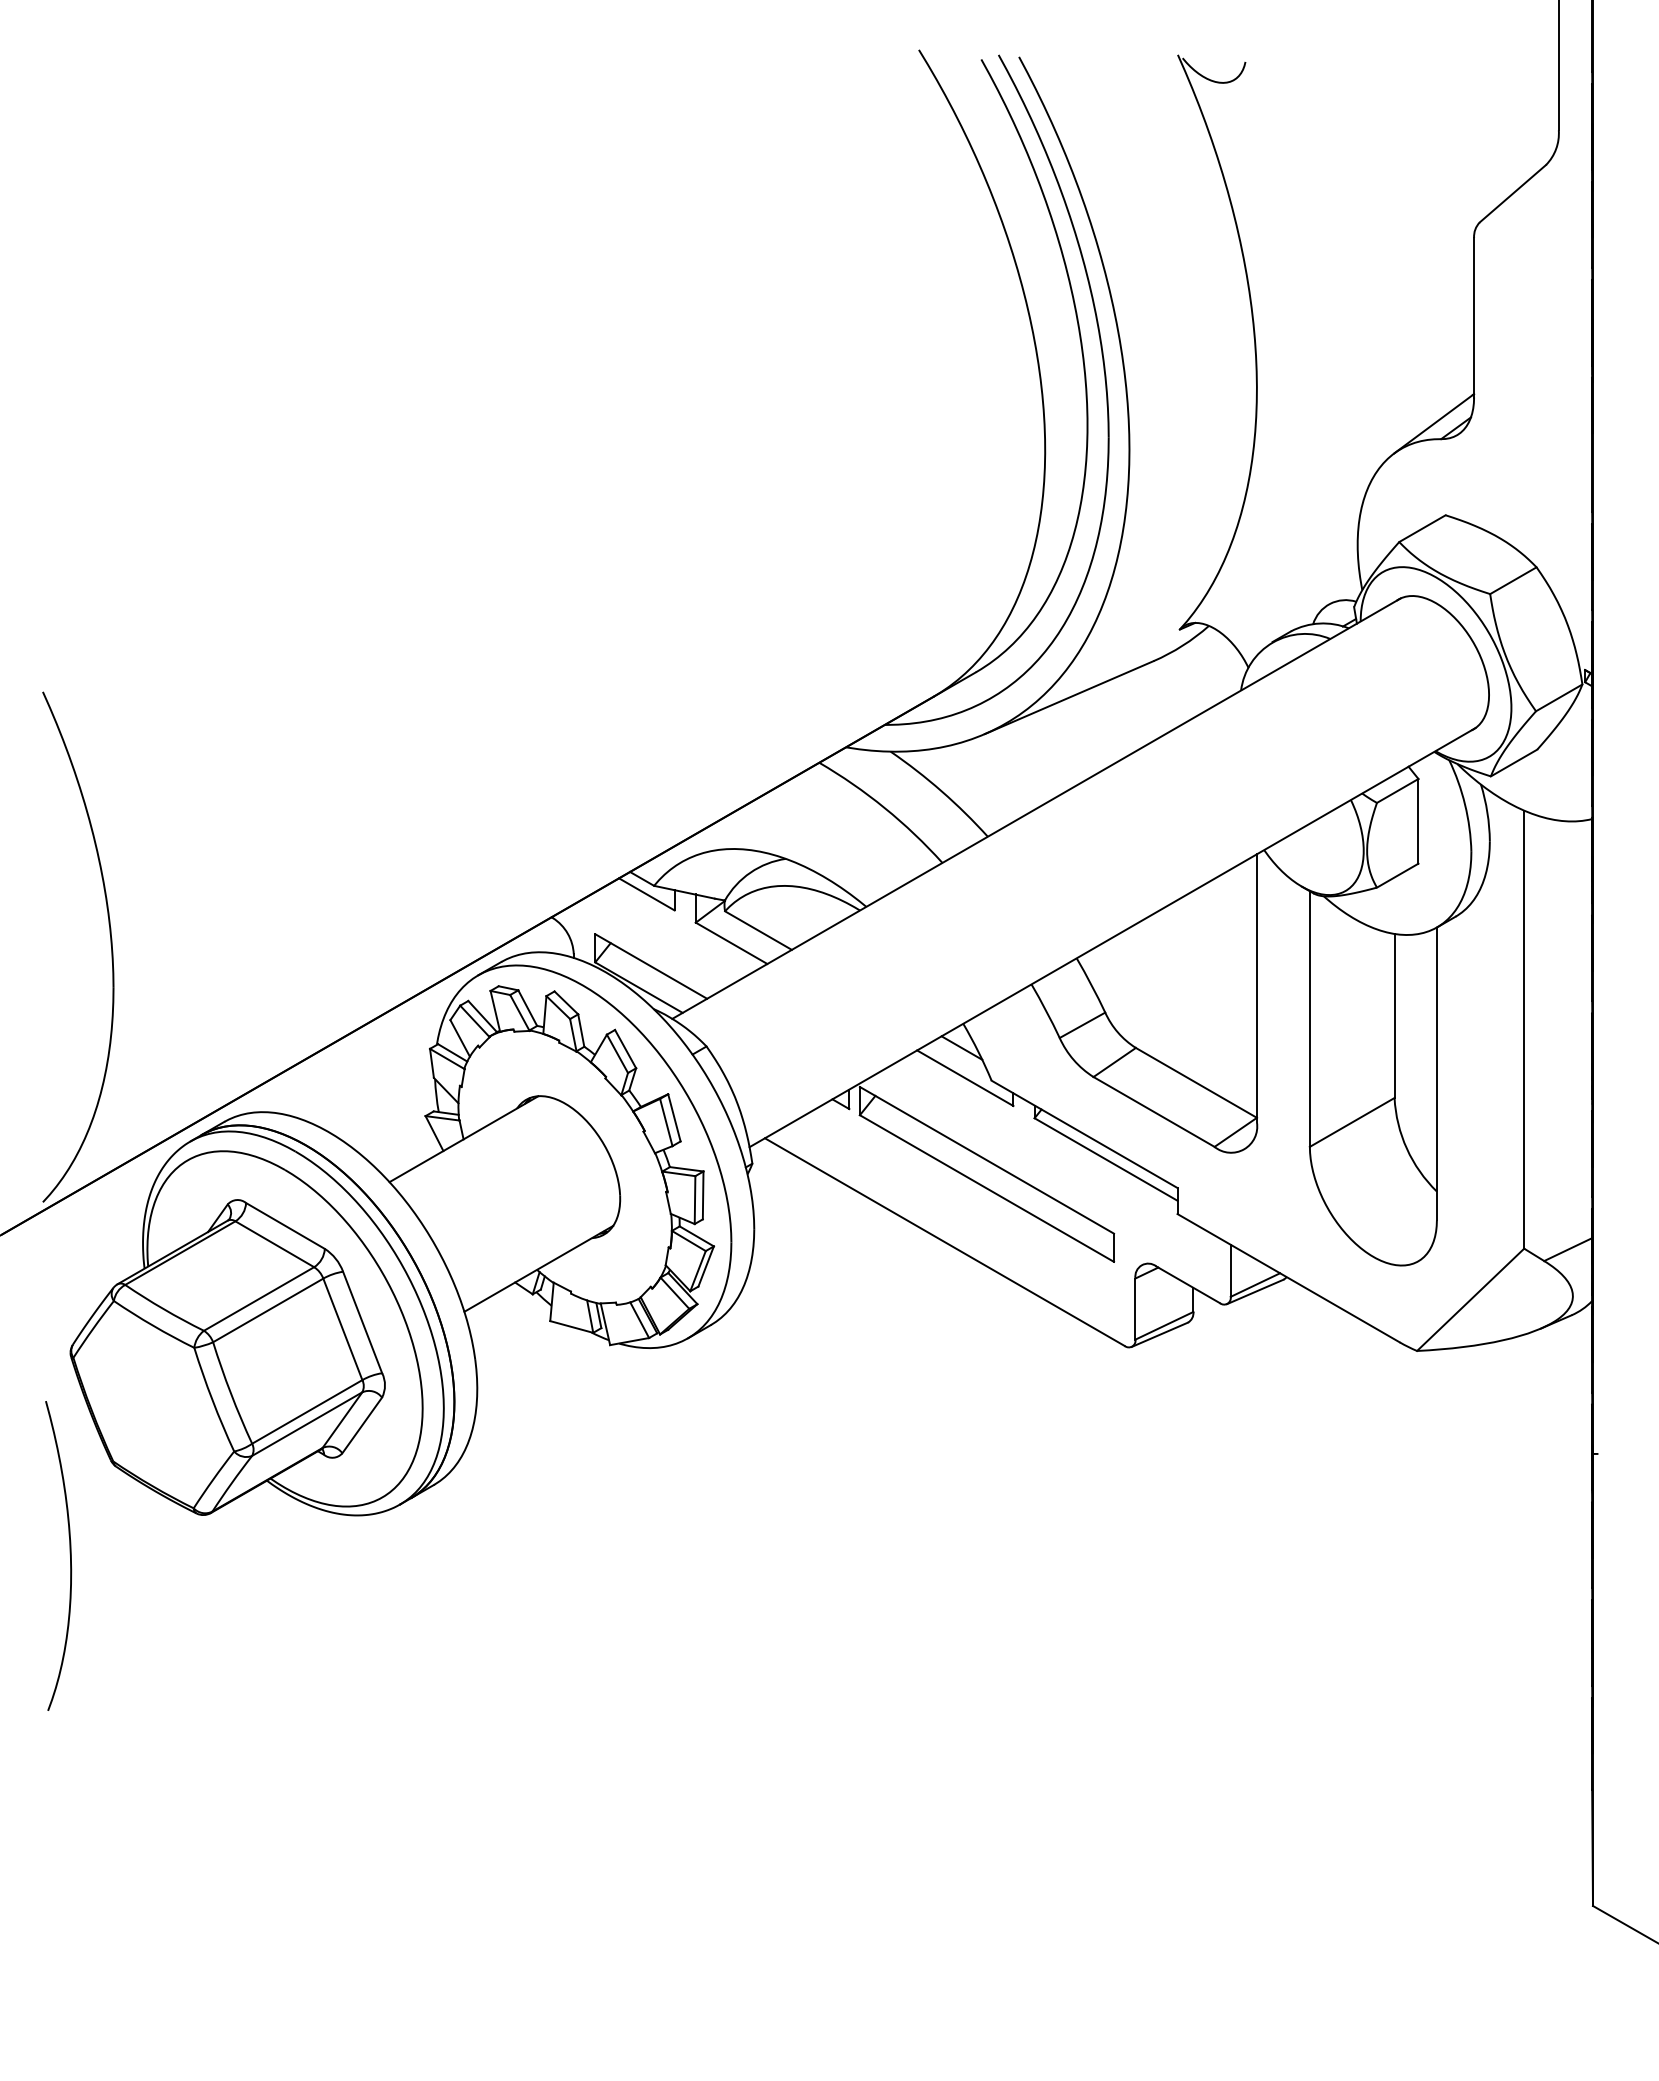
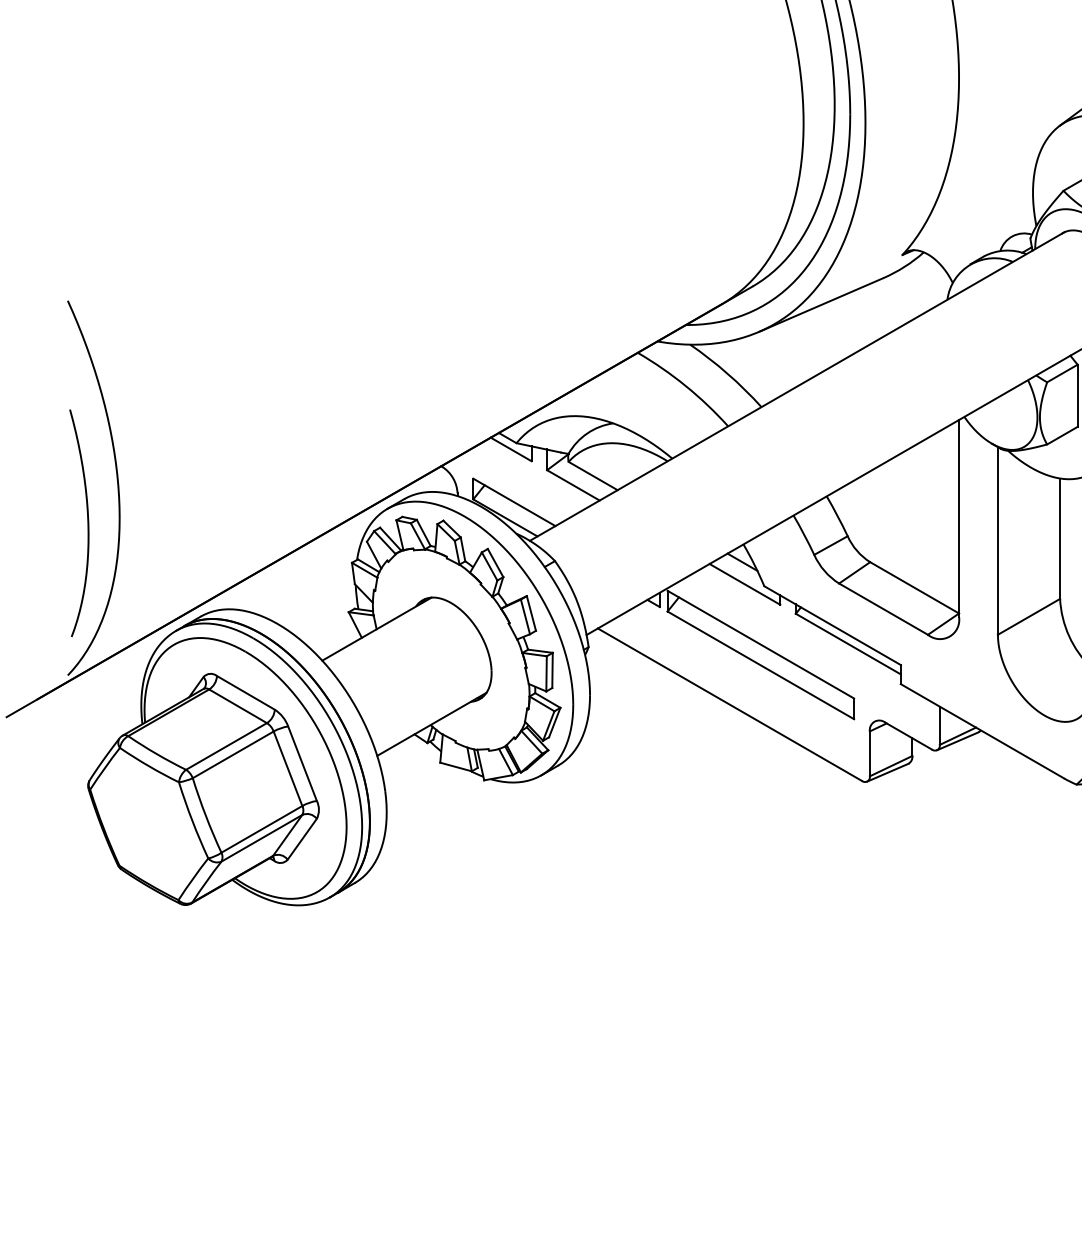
curve: (69, 1553) -> (87, 521), moved

